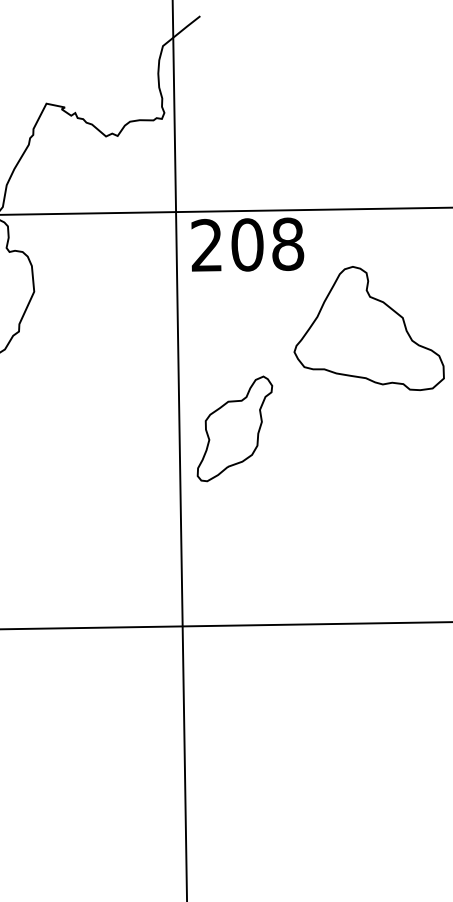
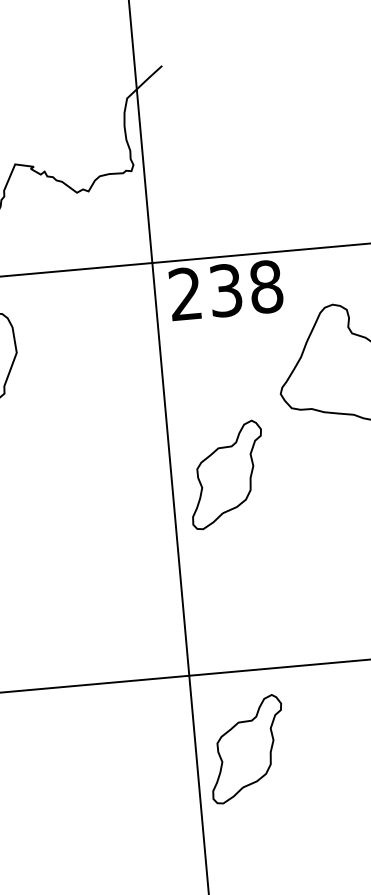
text: (247, 244) -> (225, 290), 208 -> 238
part: (234, 703) -> (246, 748), added

